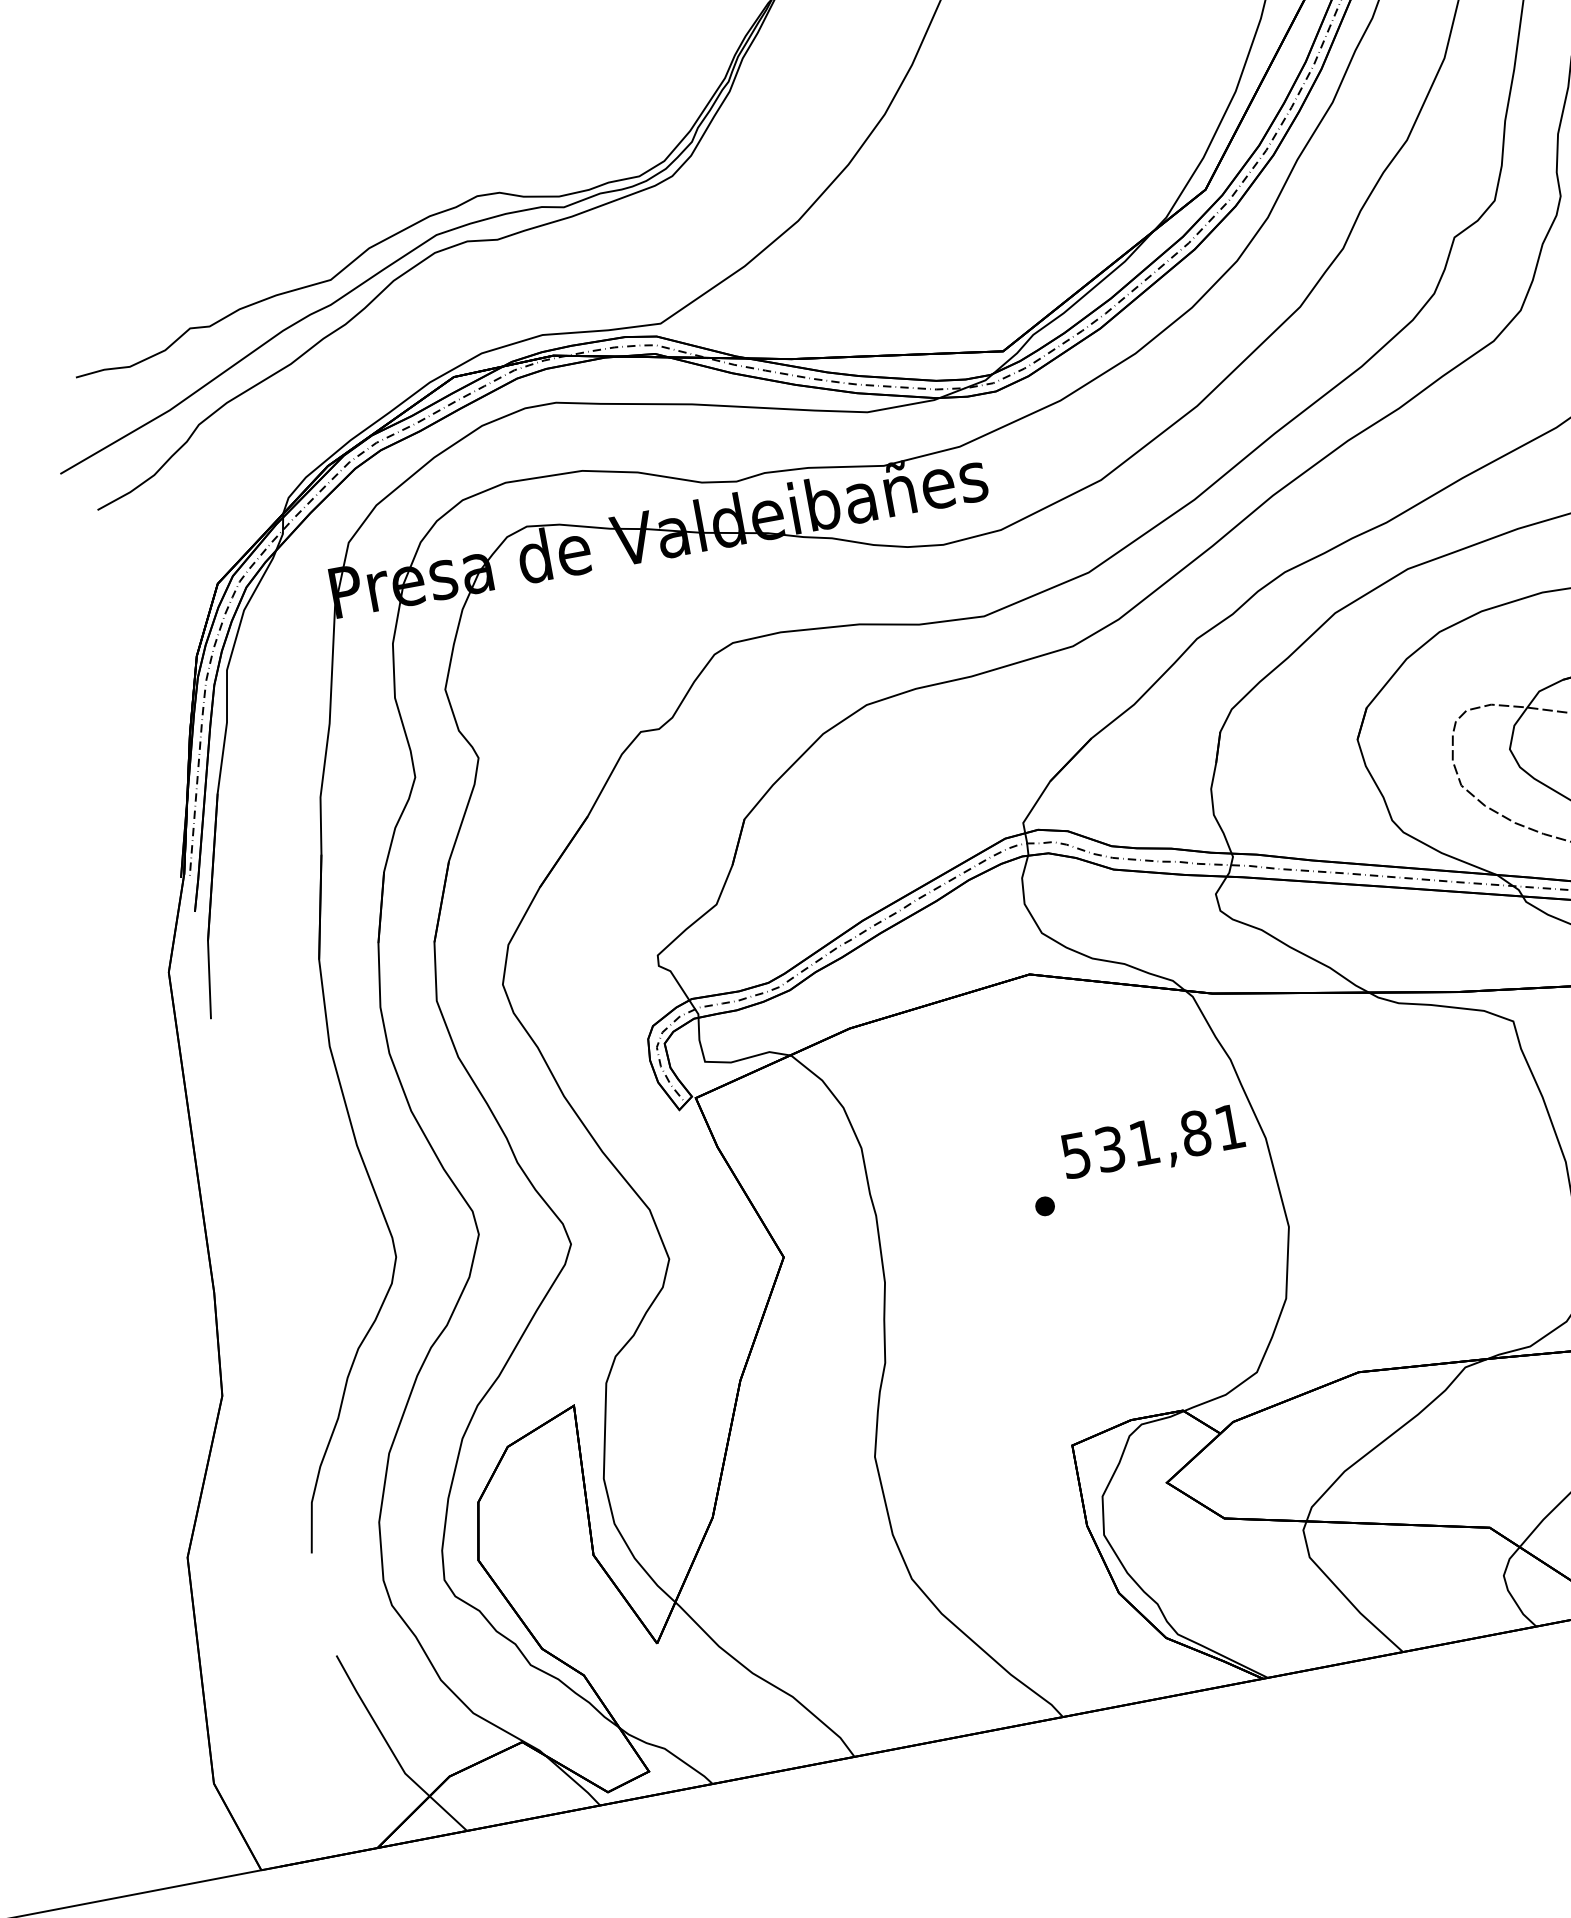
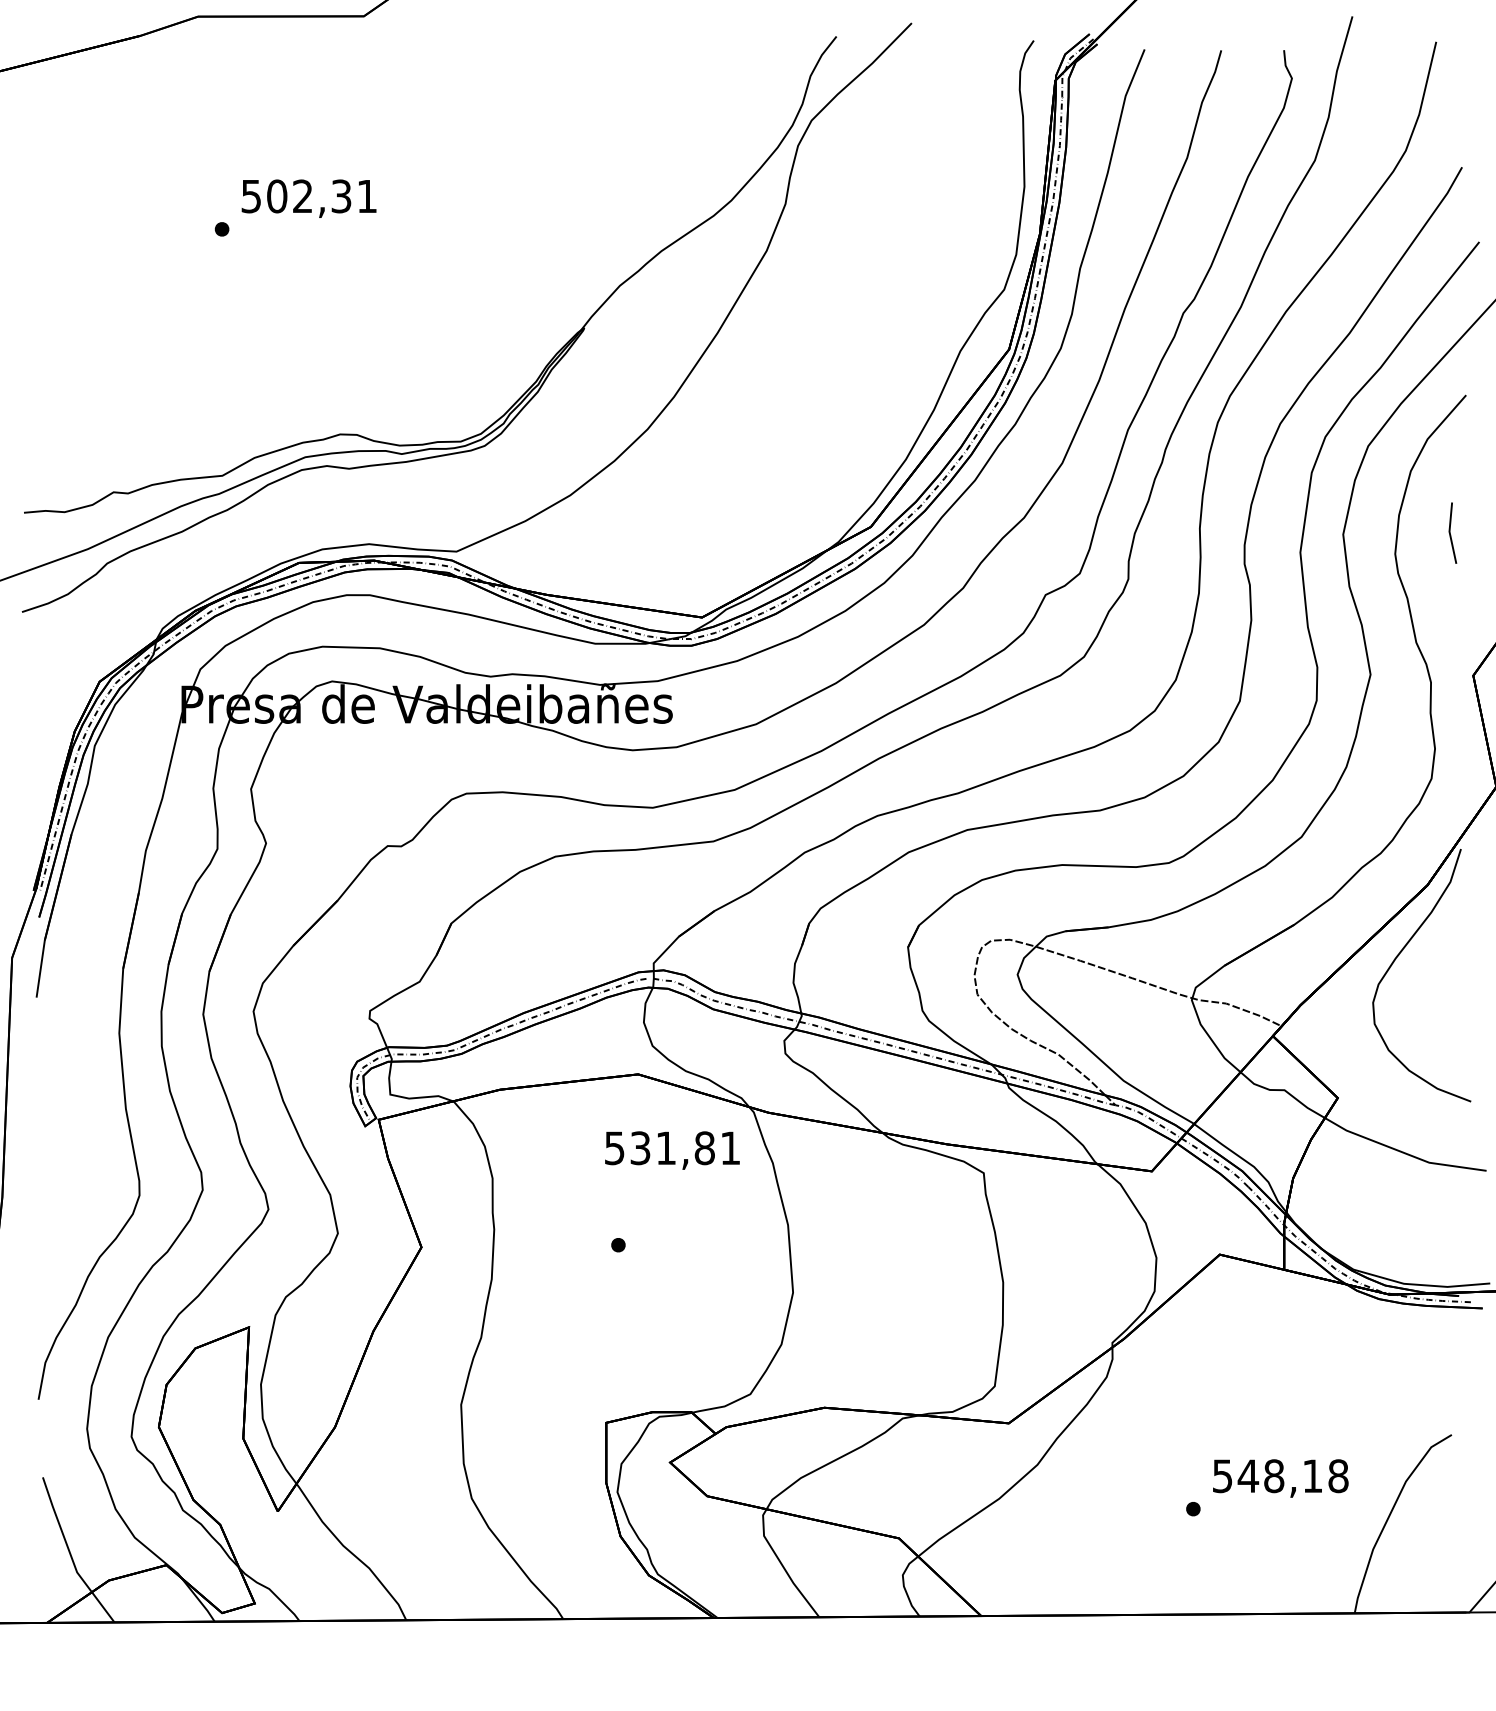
text: (1153, 1144) -> (672, 1150), moved

